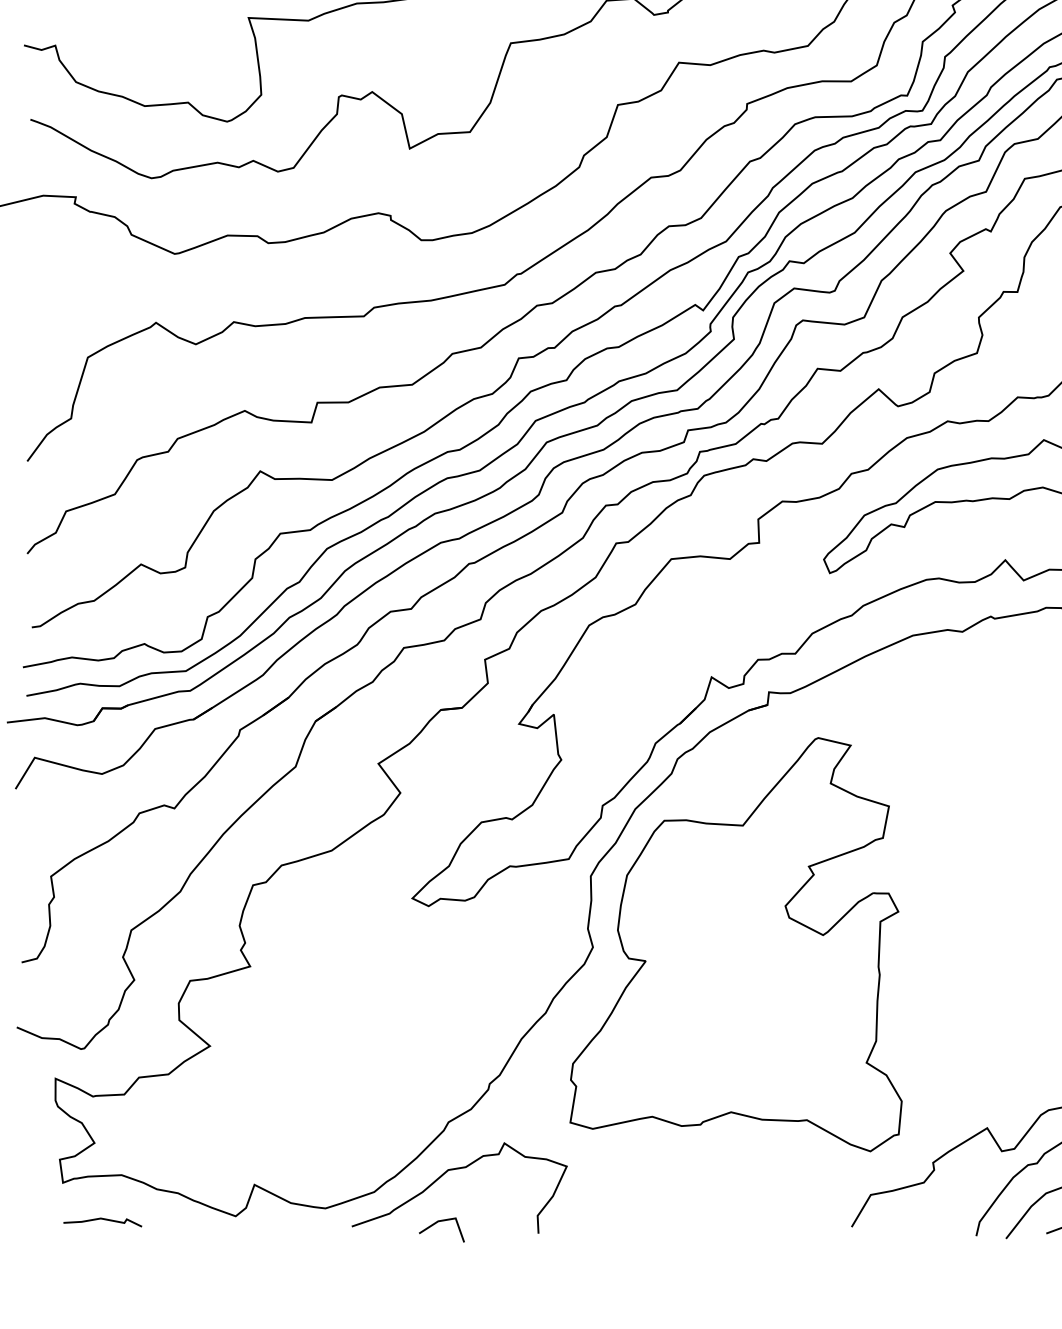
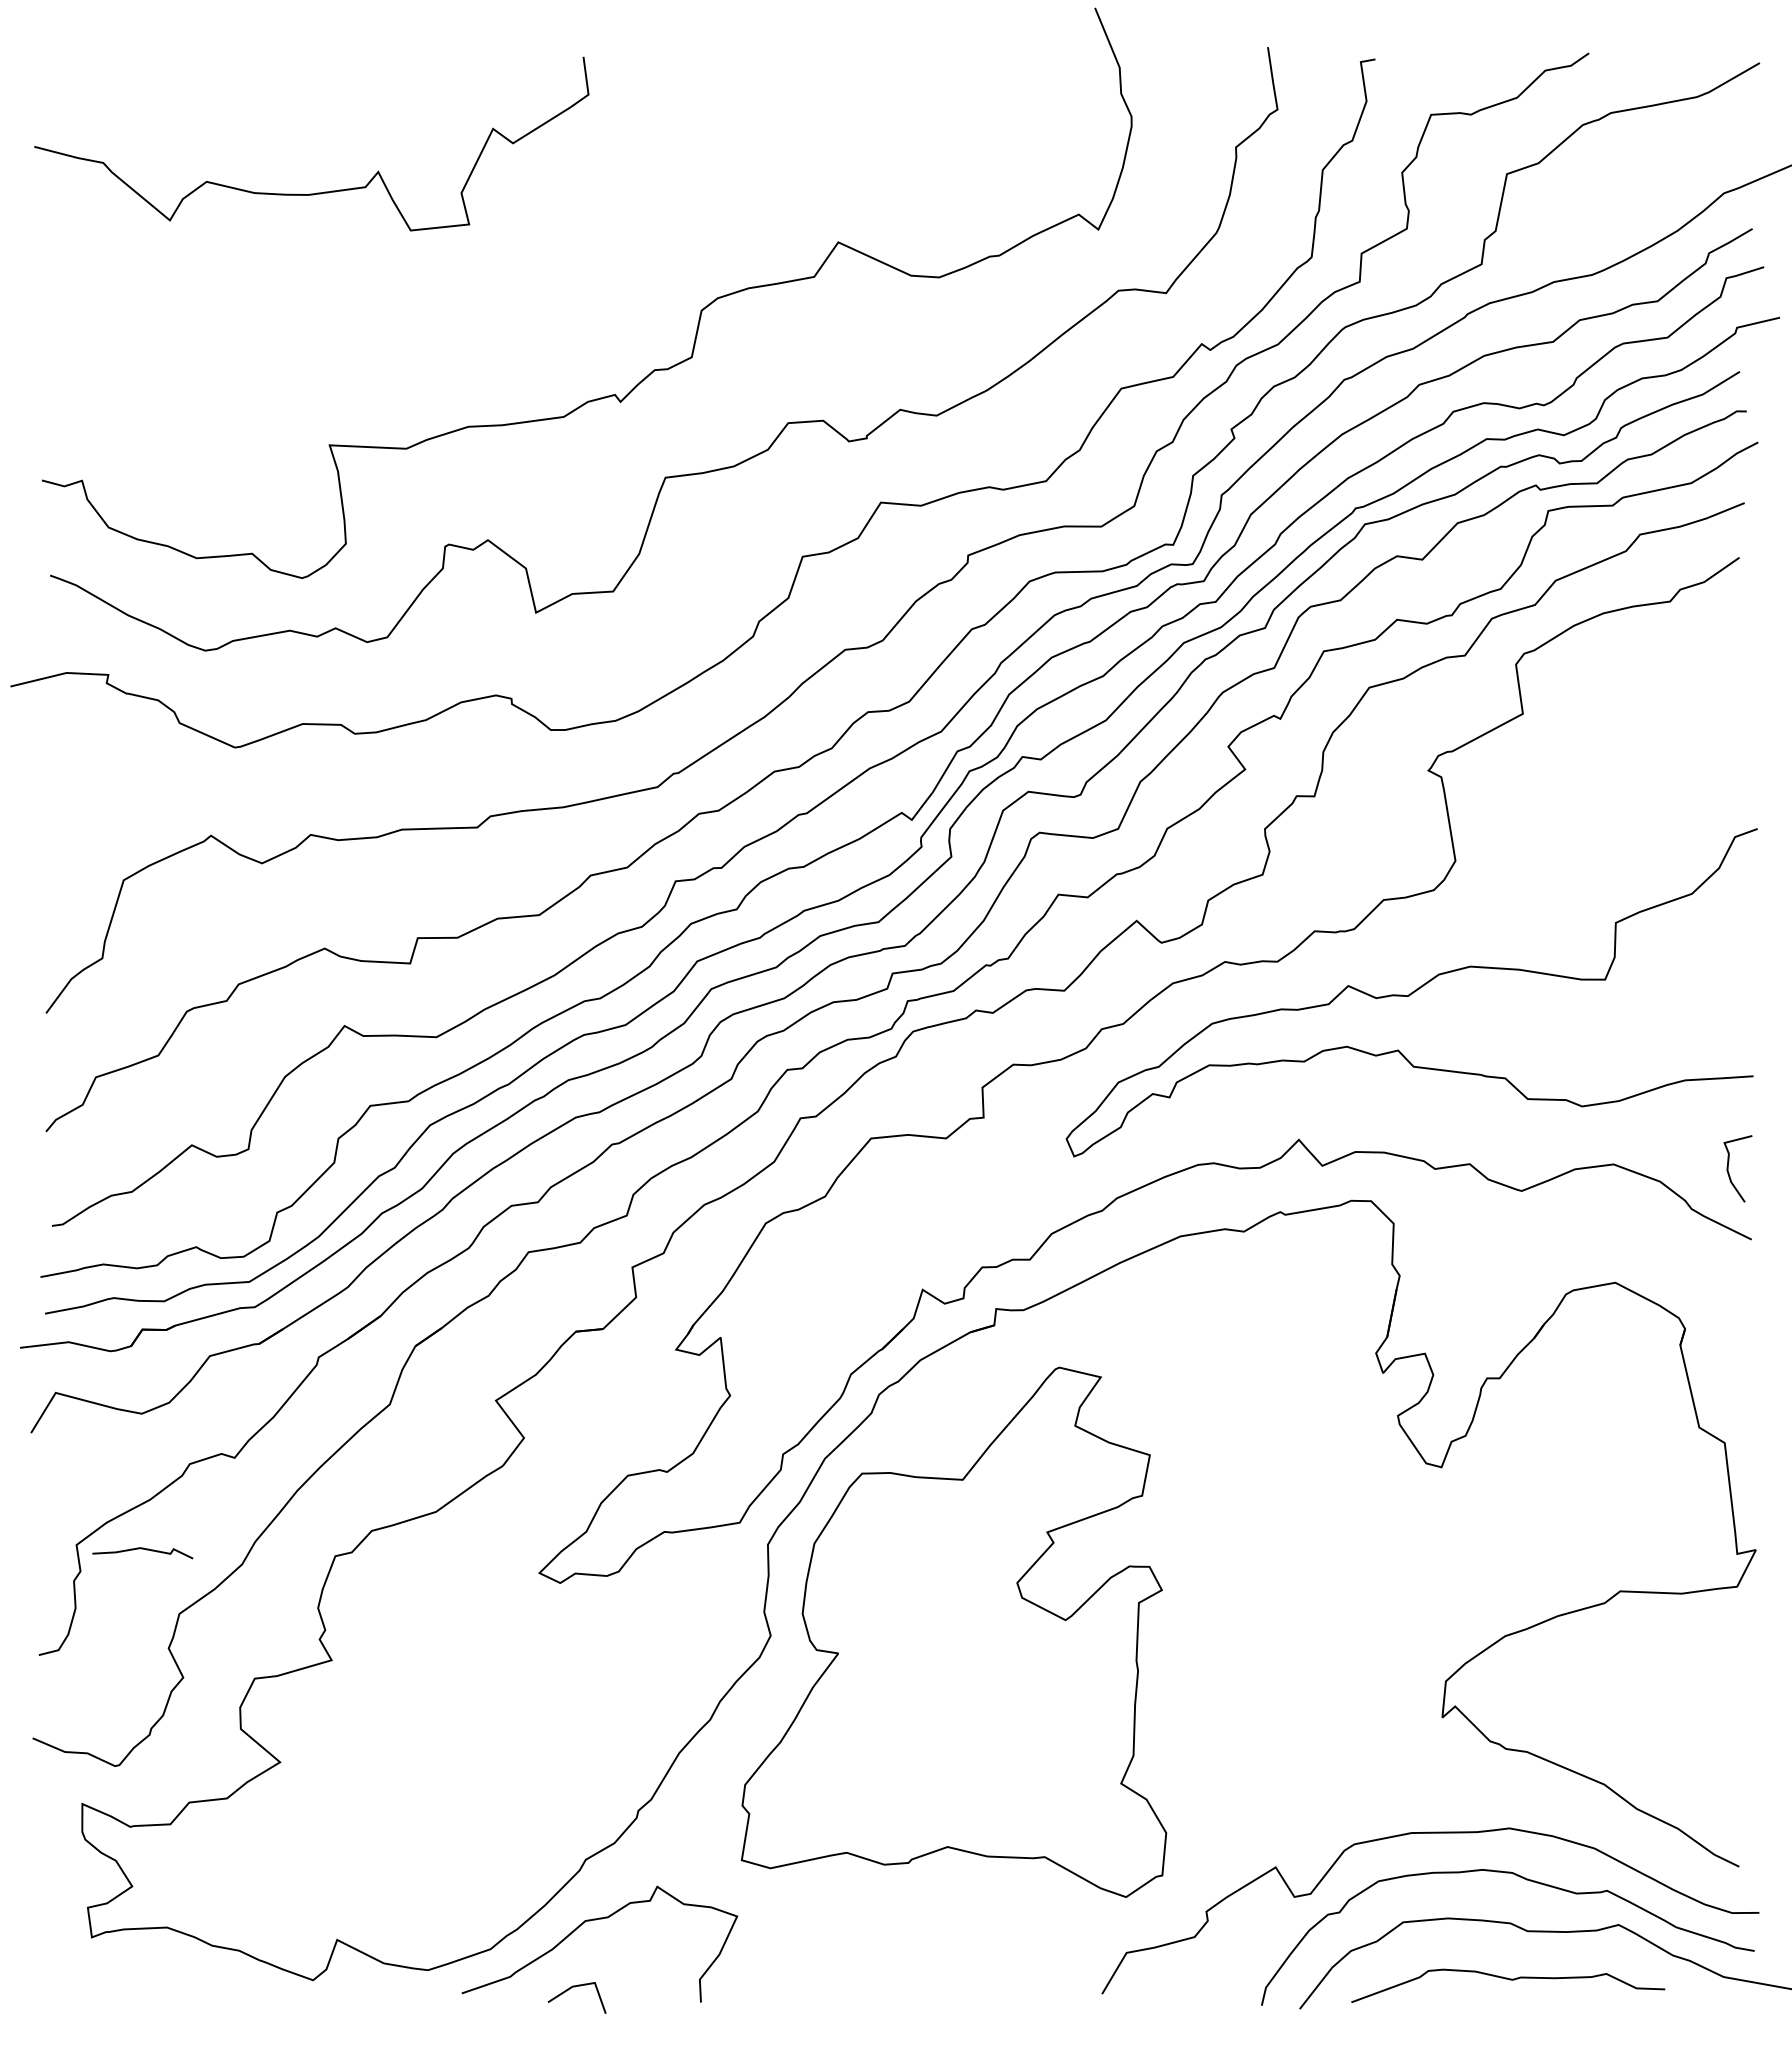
curve: (102, 1219) -> (142, 1549), moved

